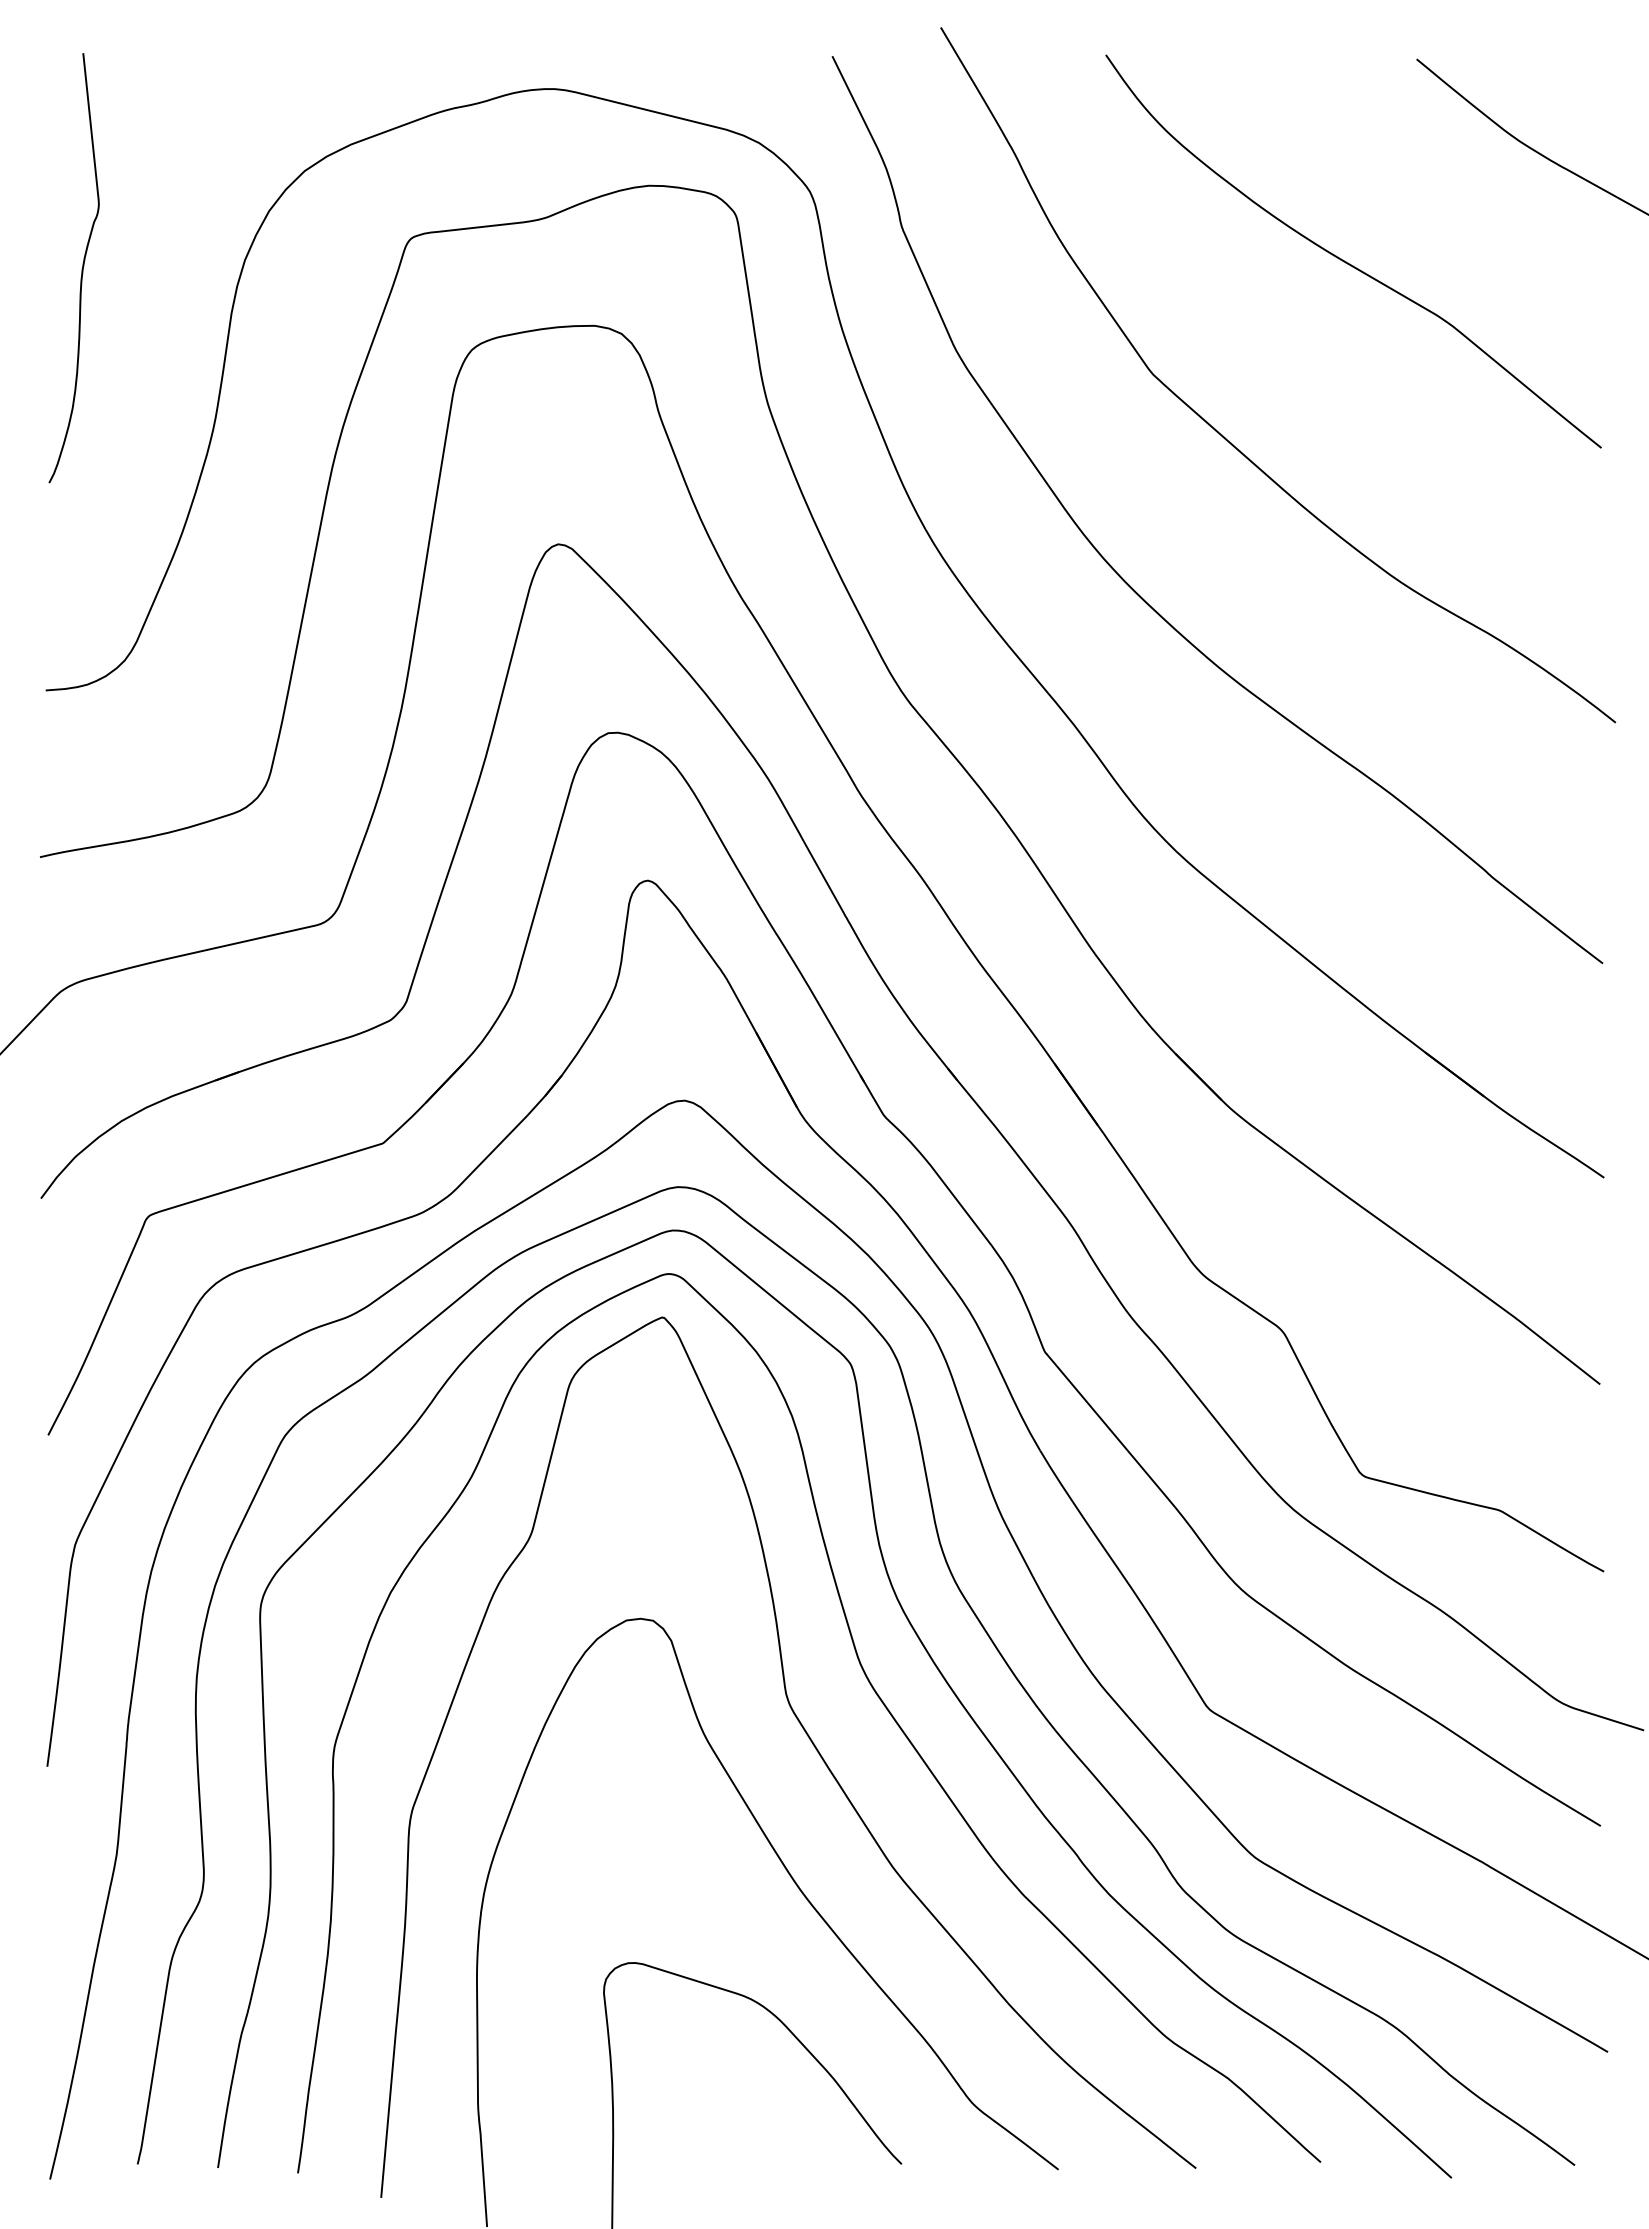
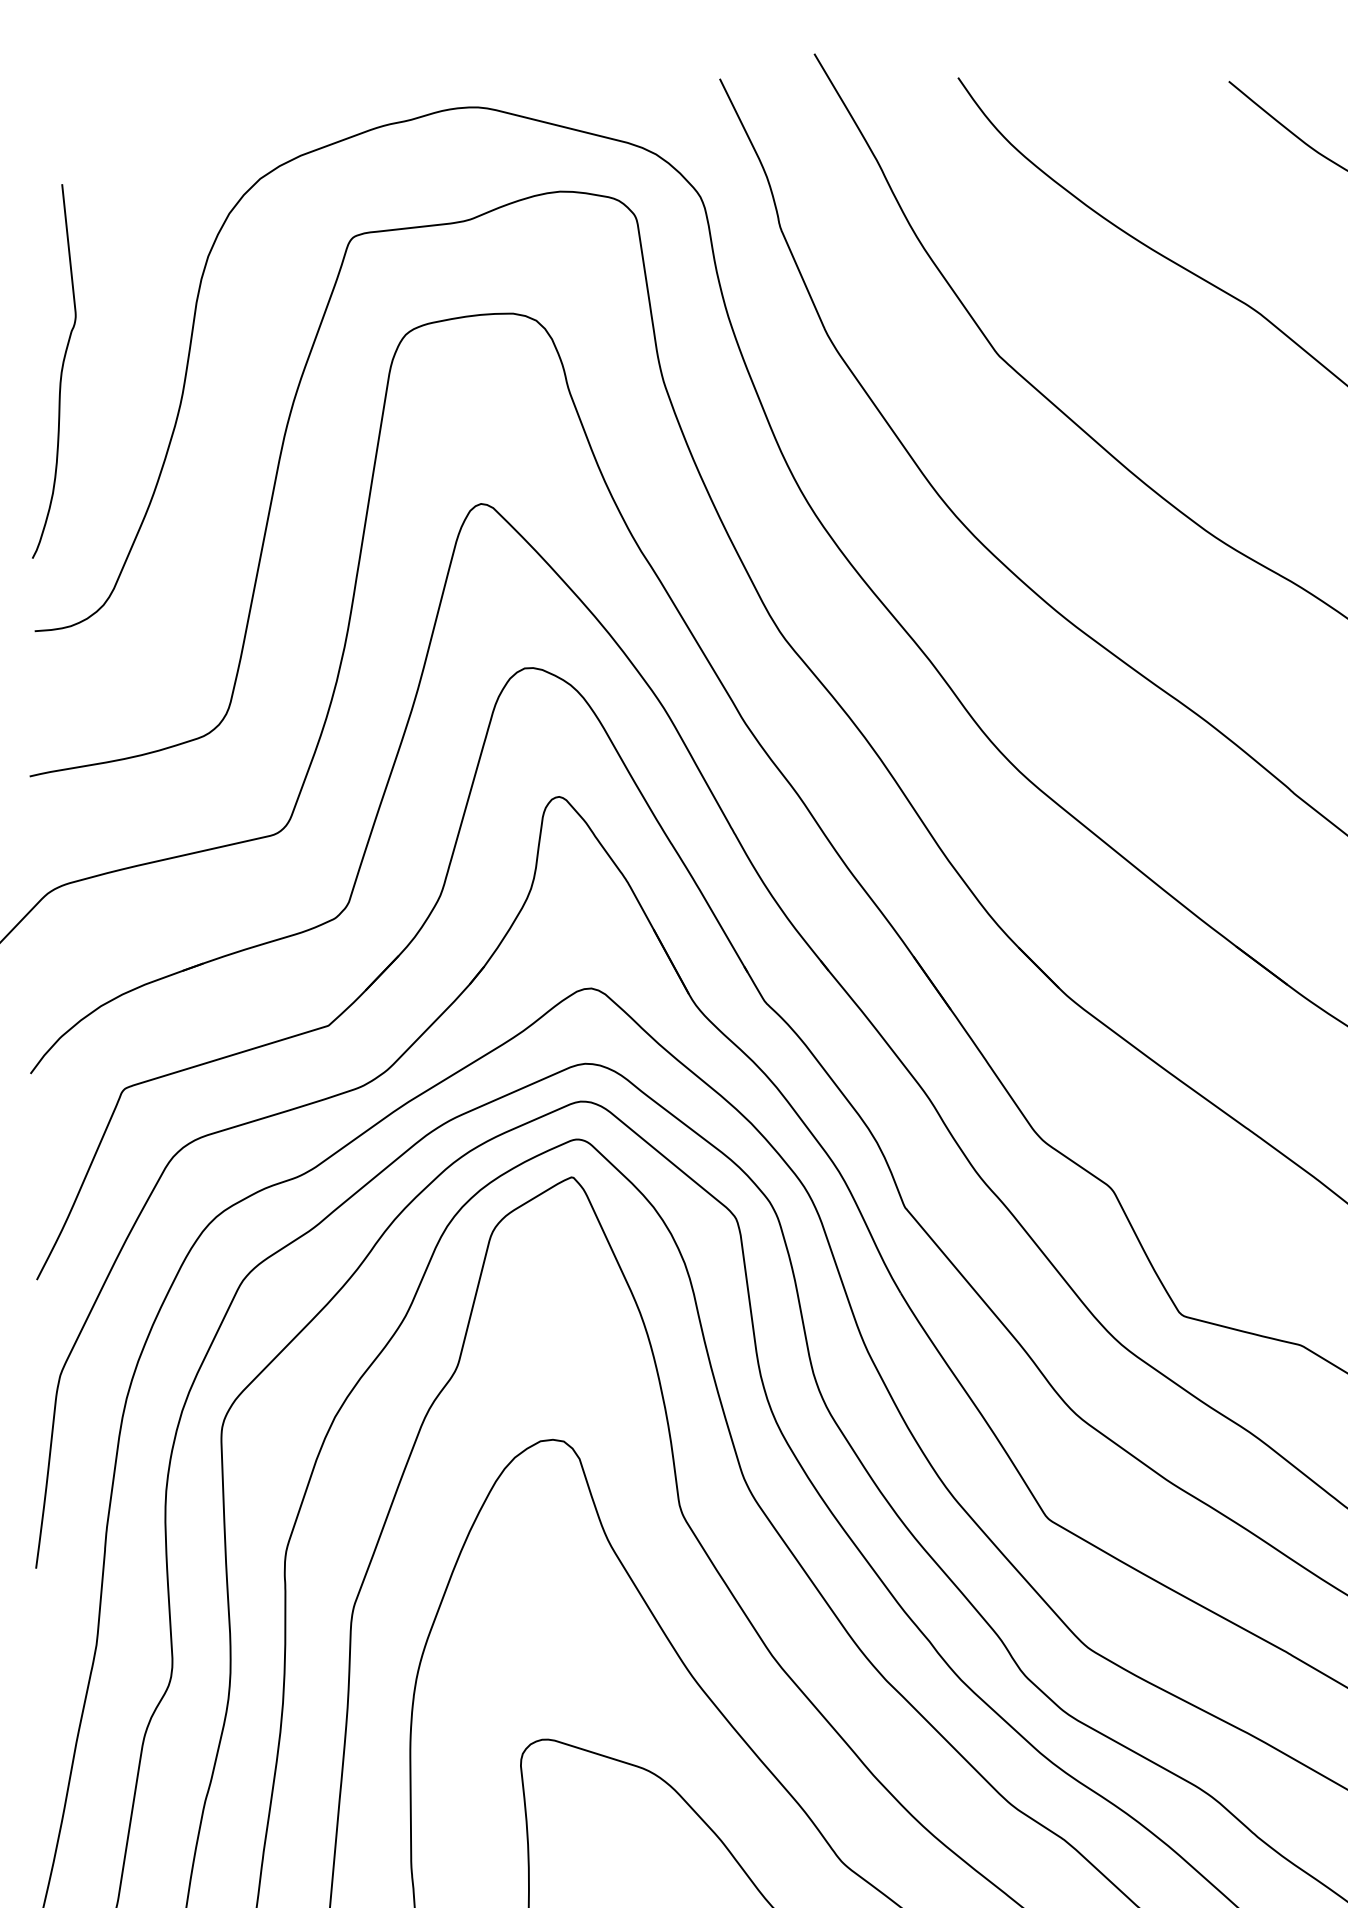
curve: (81, 269) -> (60, 372), moved

